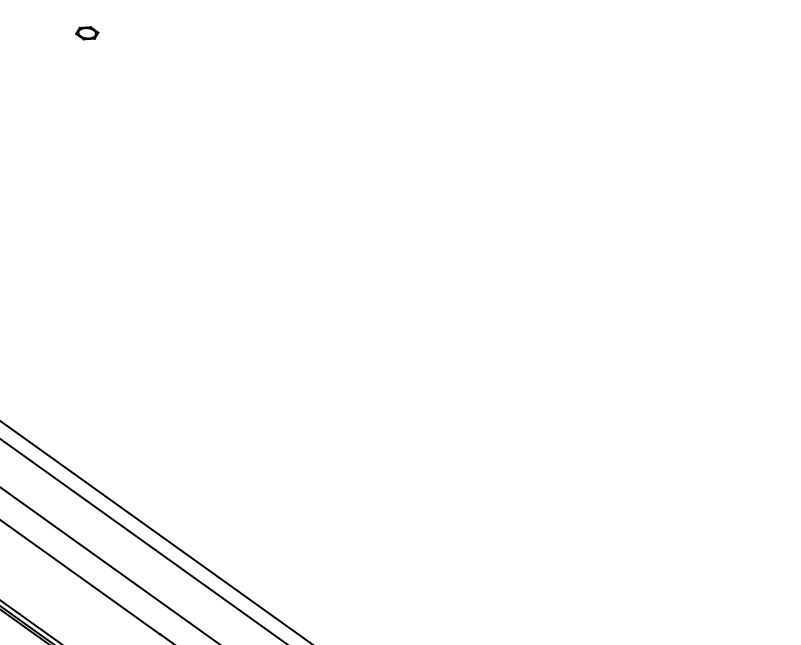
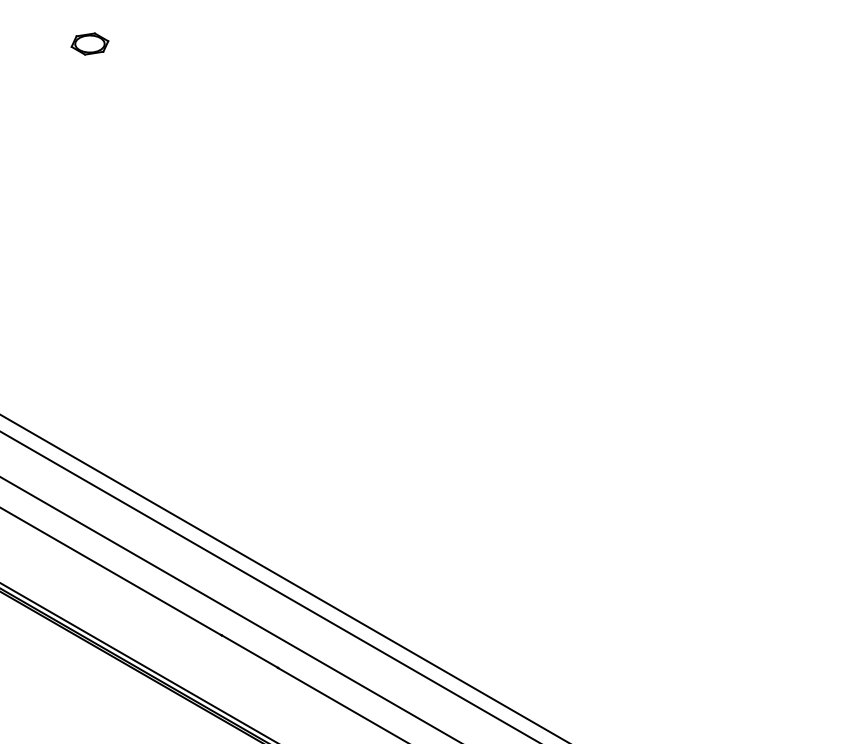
part: (86, 32) -> (89, 43), size x1.67

